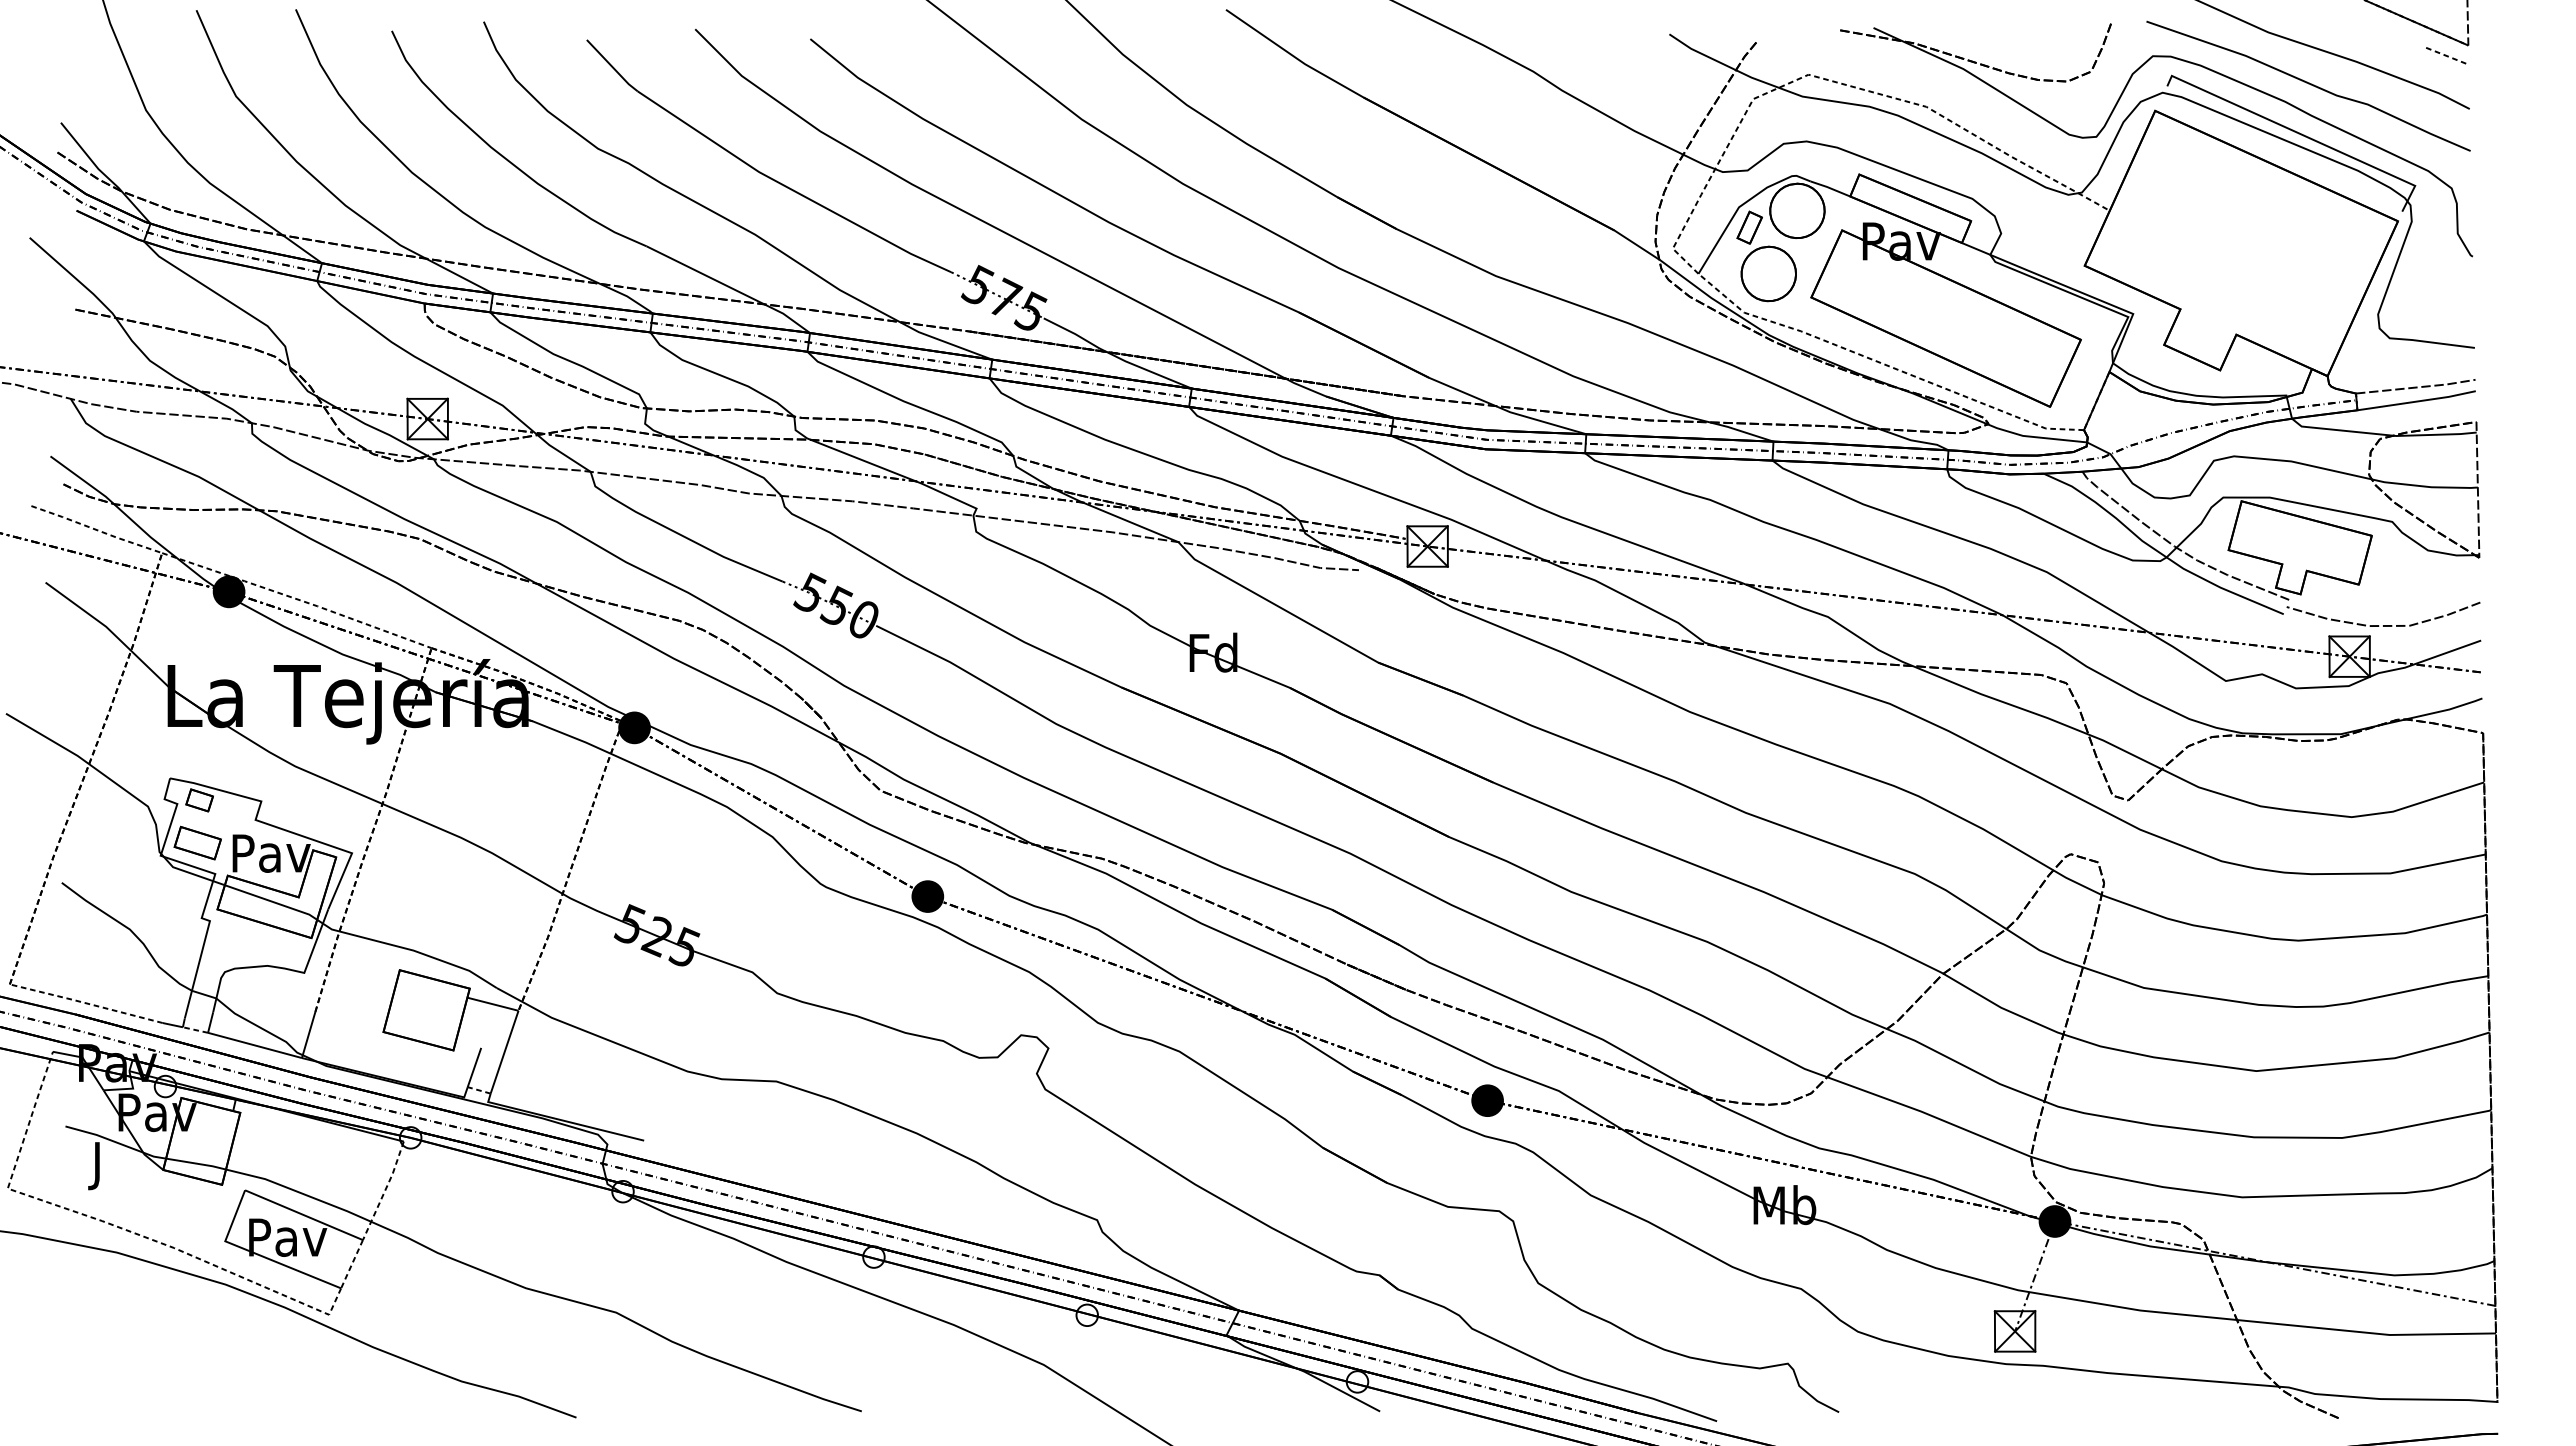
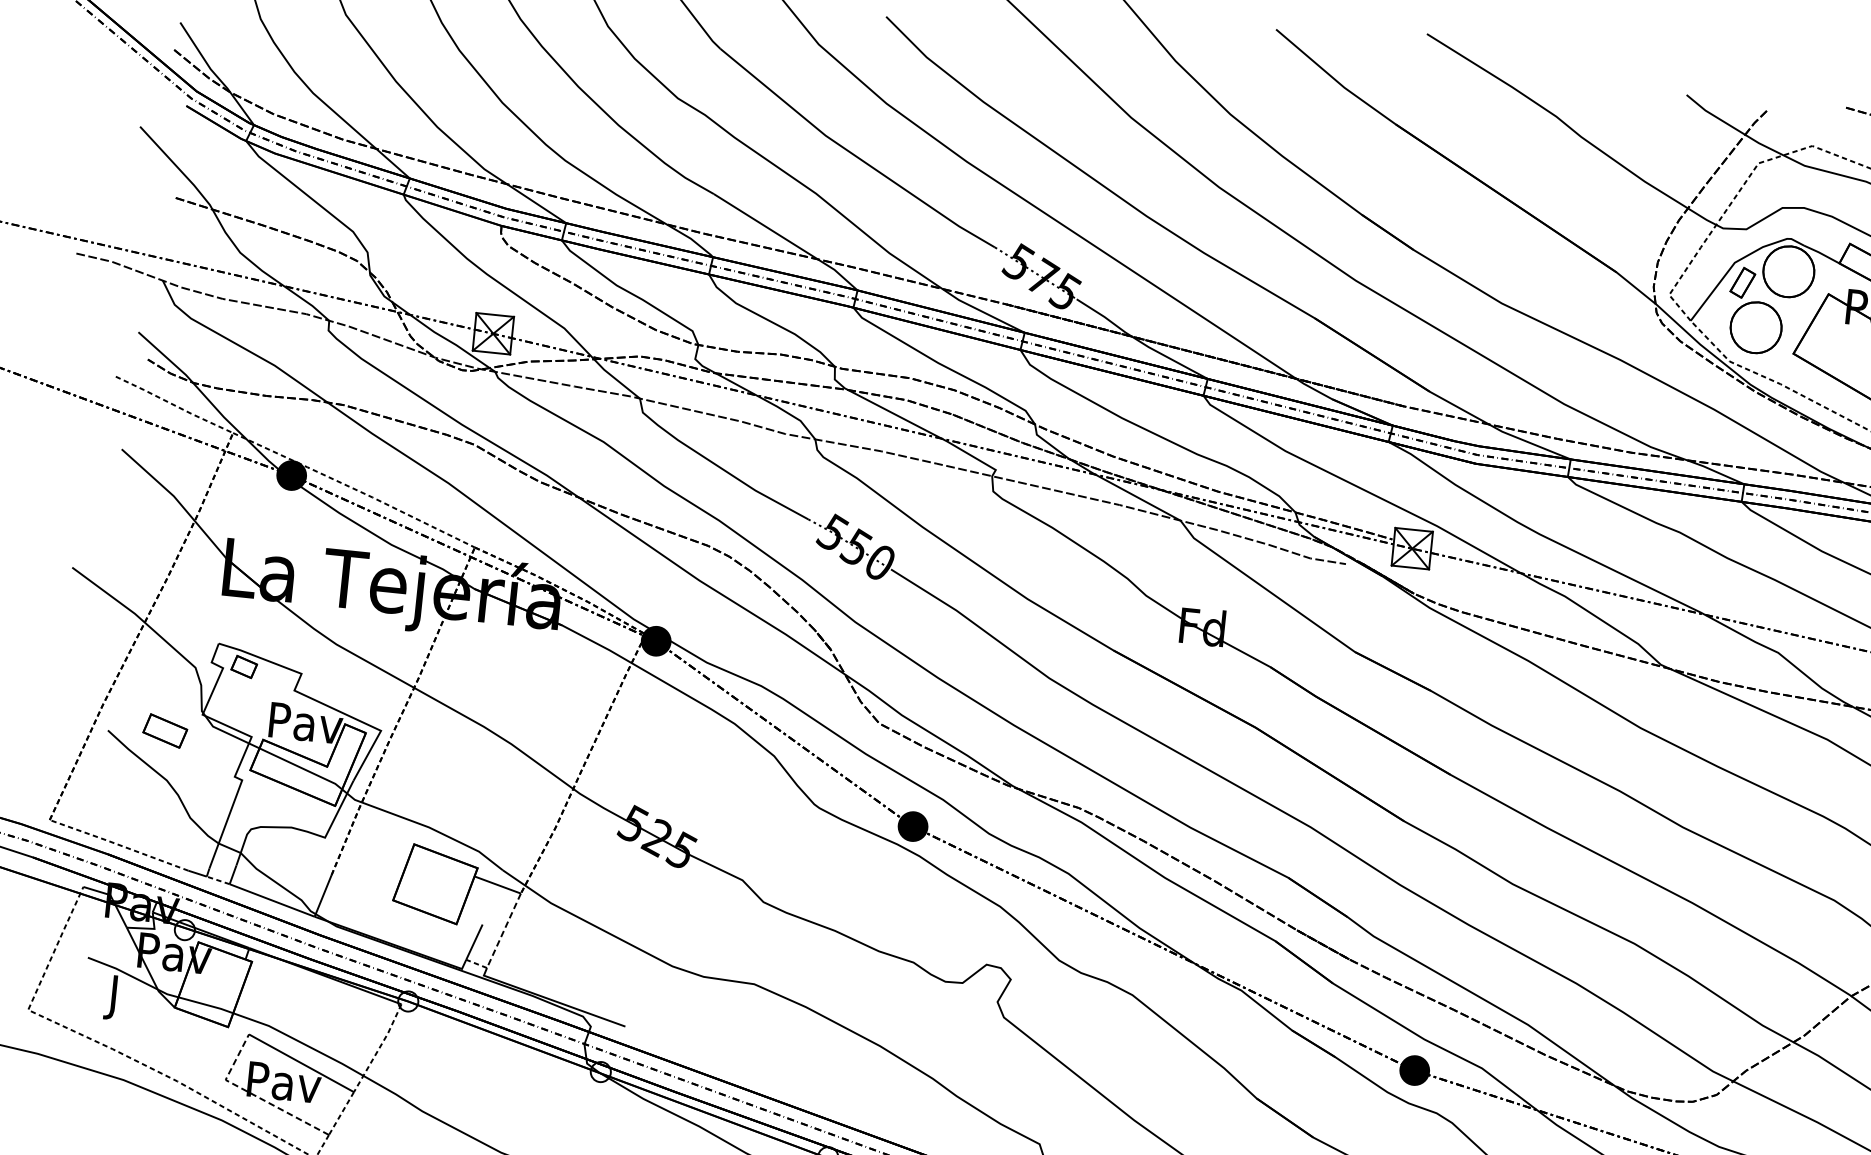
part: (197, 842) -> (165, 730), moved
line: (504, 1052) -> (503, 931), solid -> dashed
line: (257, 1254) -> (254, 1095), solid -> dashed

